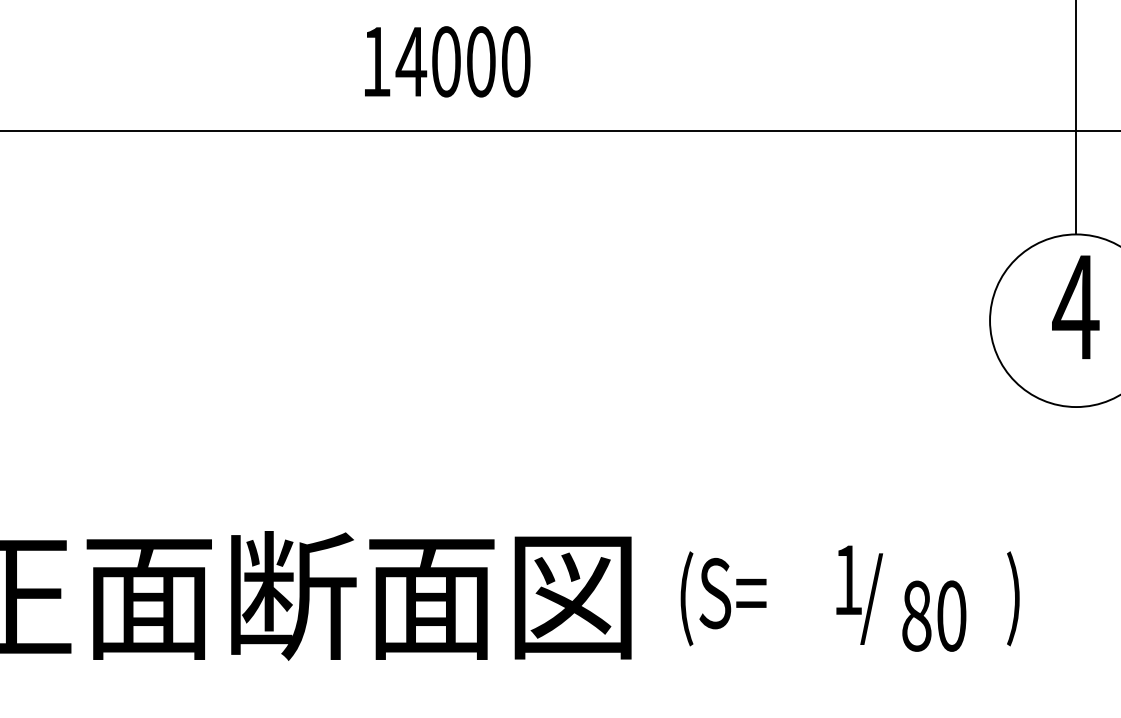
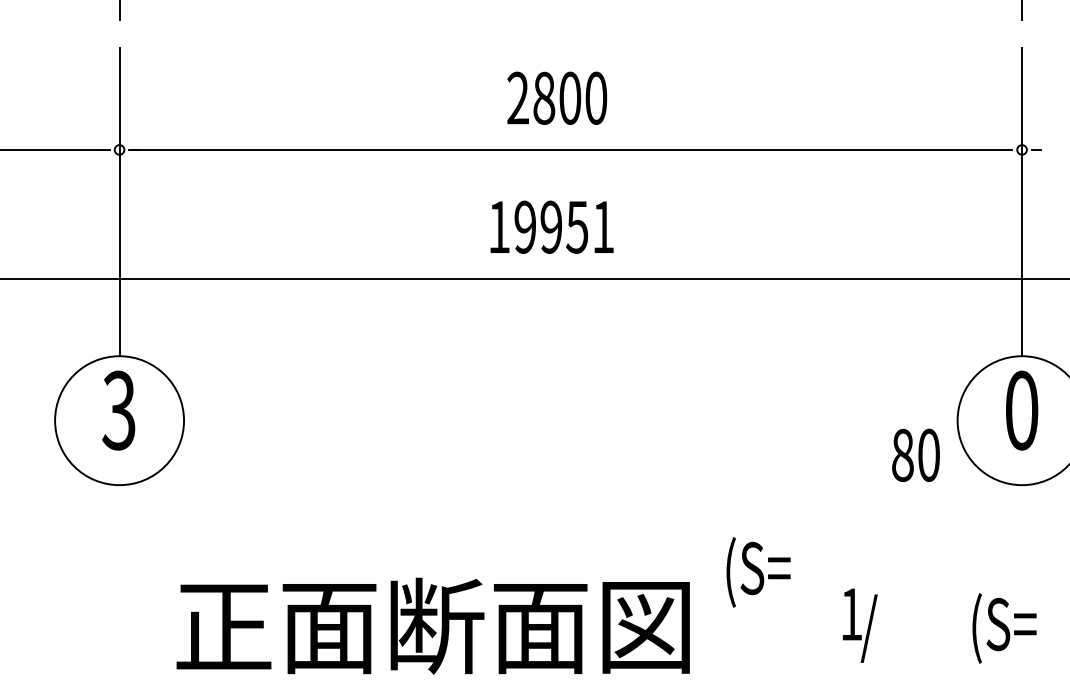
text: (462, 60) -> (563, 226), 14000 -> 19951
text: (1075, 307) -> (1021, 410), 4 -> 0
text: (723, 598) -> (758, 572), moved
text: (1051, 598) -> (1003, 628), ) -> (S=
text: (933, 614) -> (915, 454), moved

